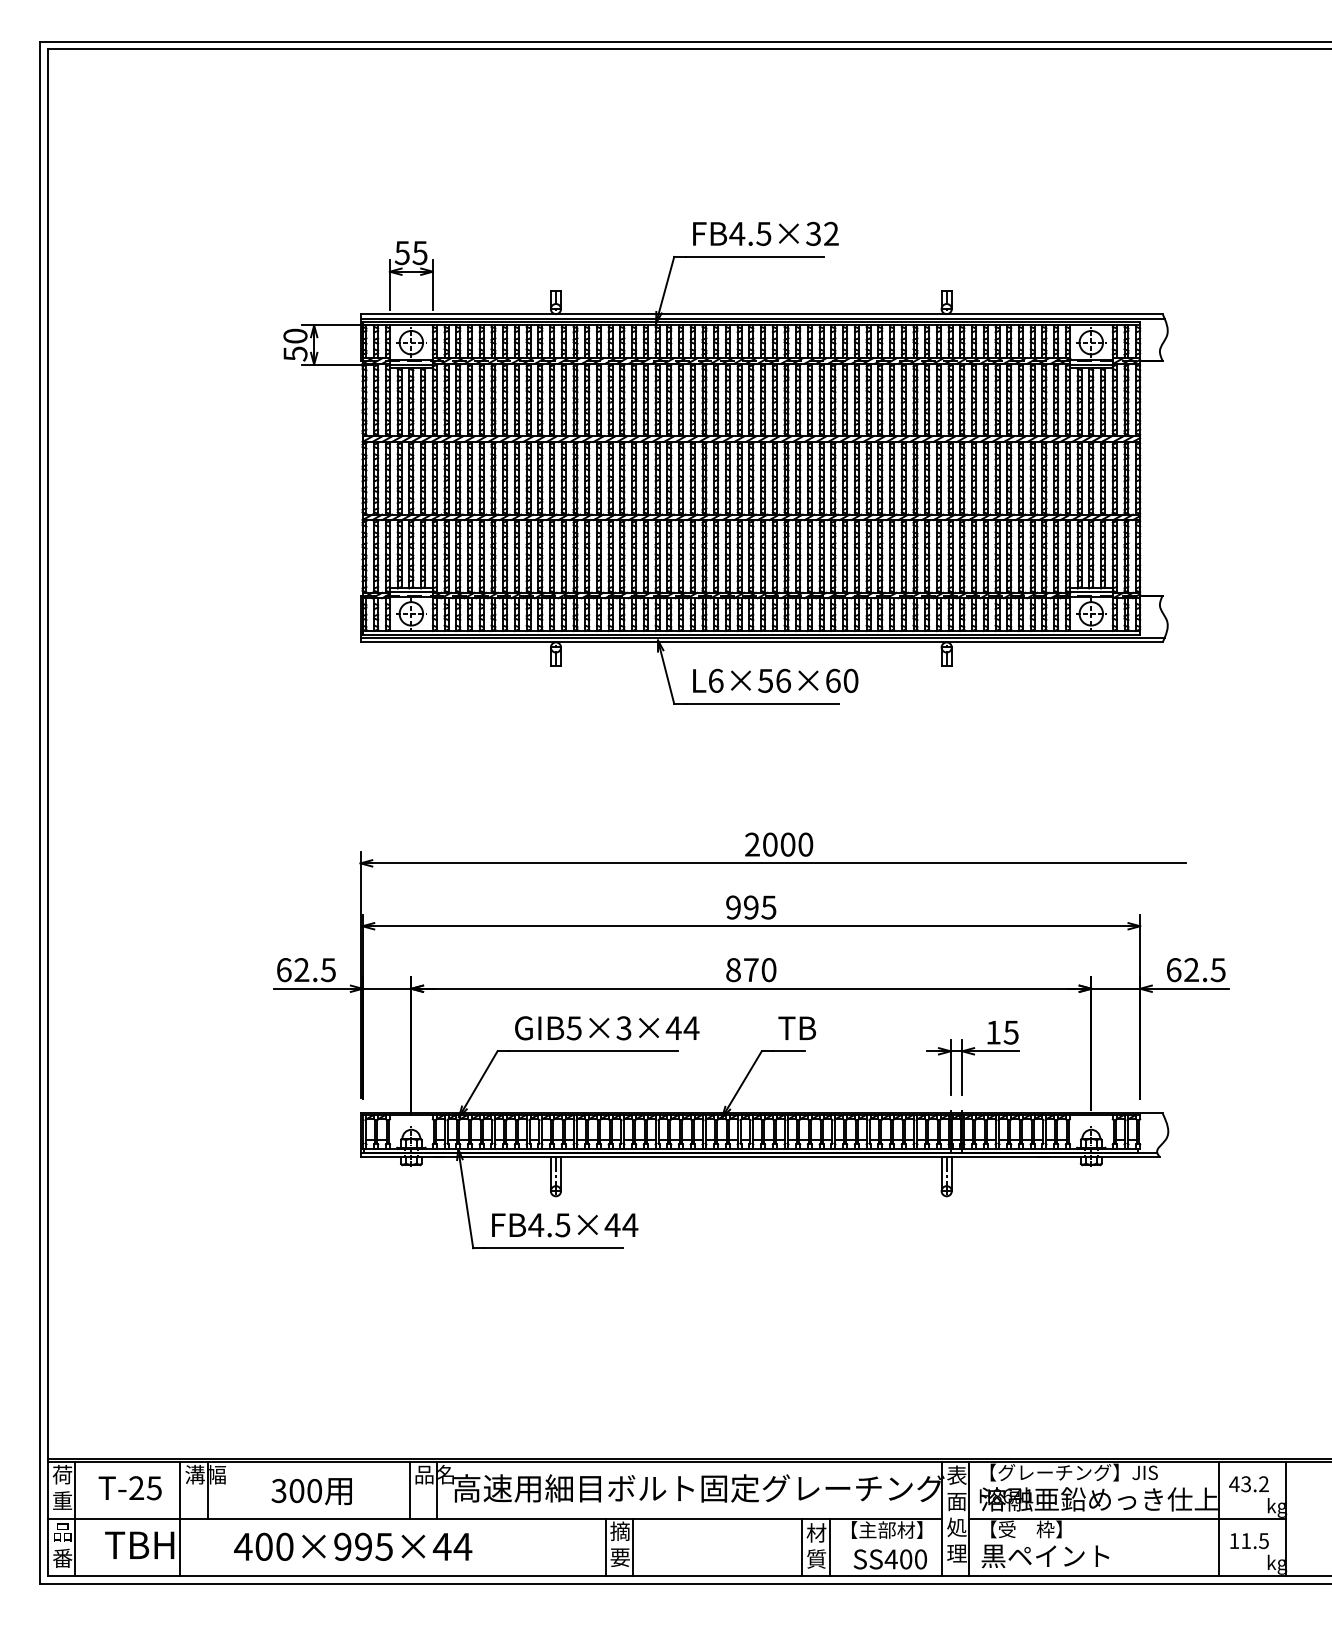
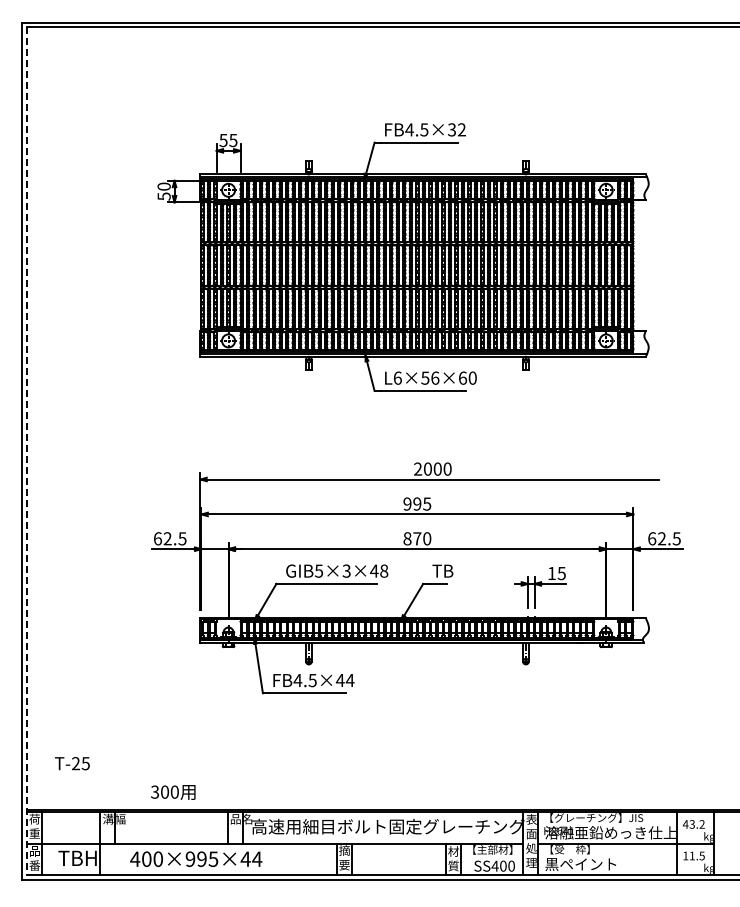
line: (47, 812) -> (26, 451), solid -> dashed
text: (690, 1027) -> (383, 570), GIB5×3×44 -> GIB5×3×48
text: (130, 1487) -> (72, 763), moved
text: (312, 1491) -> (173, 792), moved

